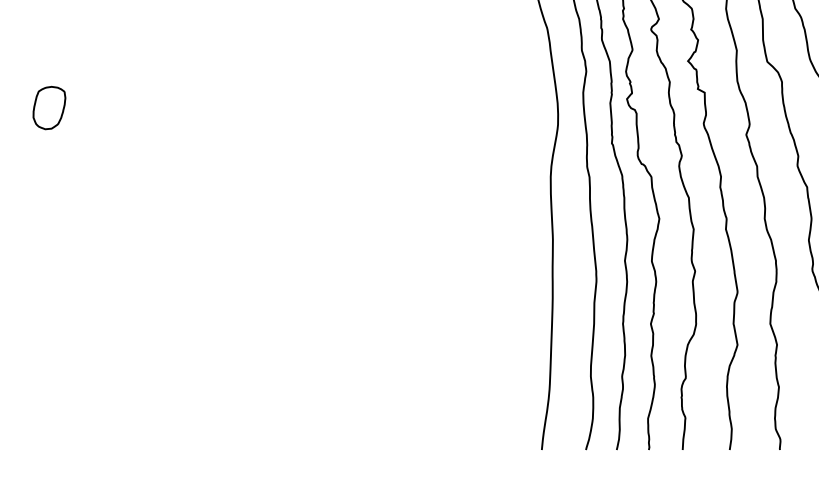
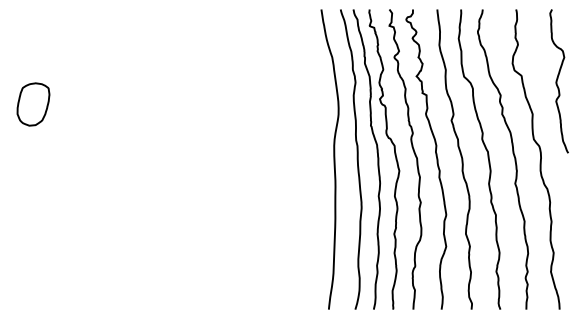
part: (49, 108) -> (33, 104), size x1.67

